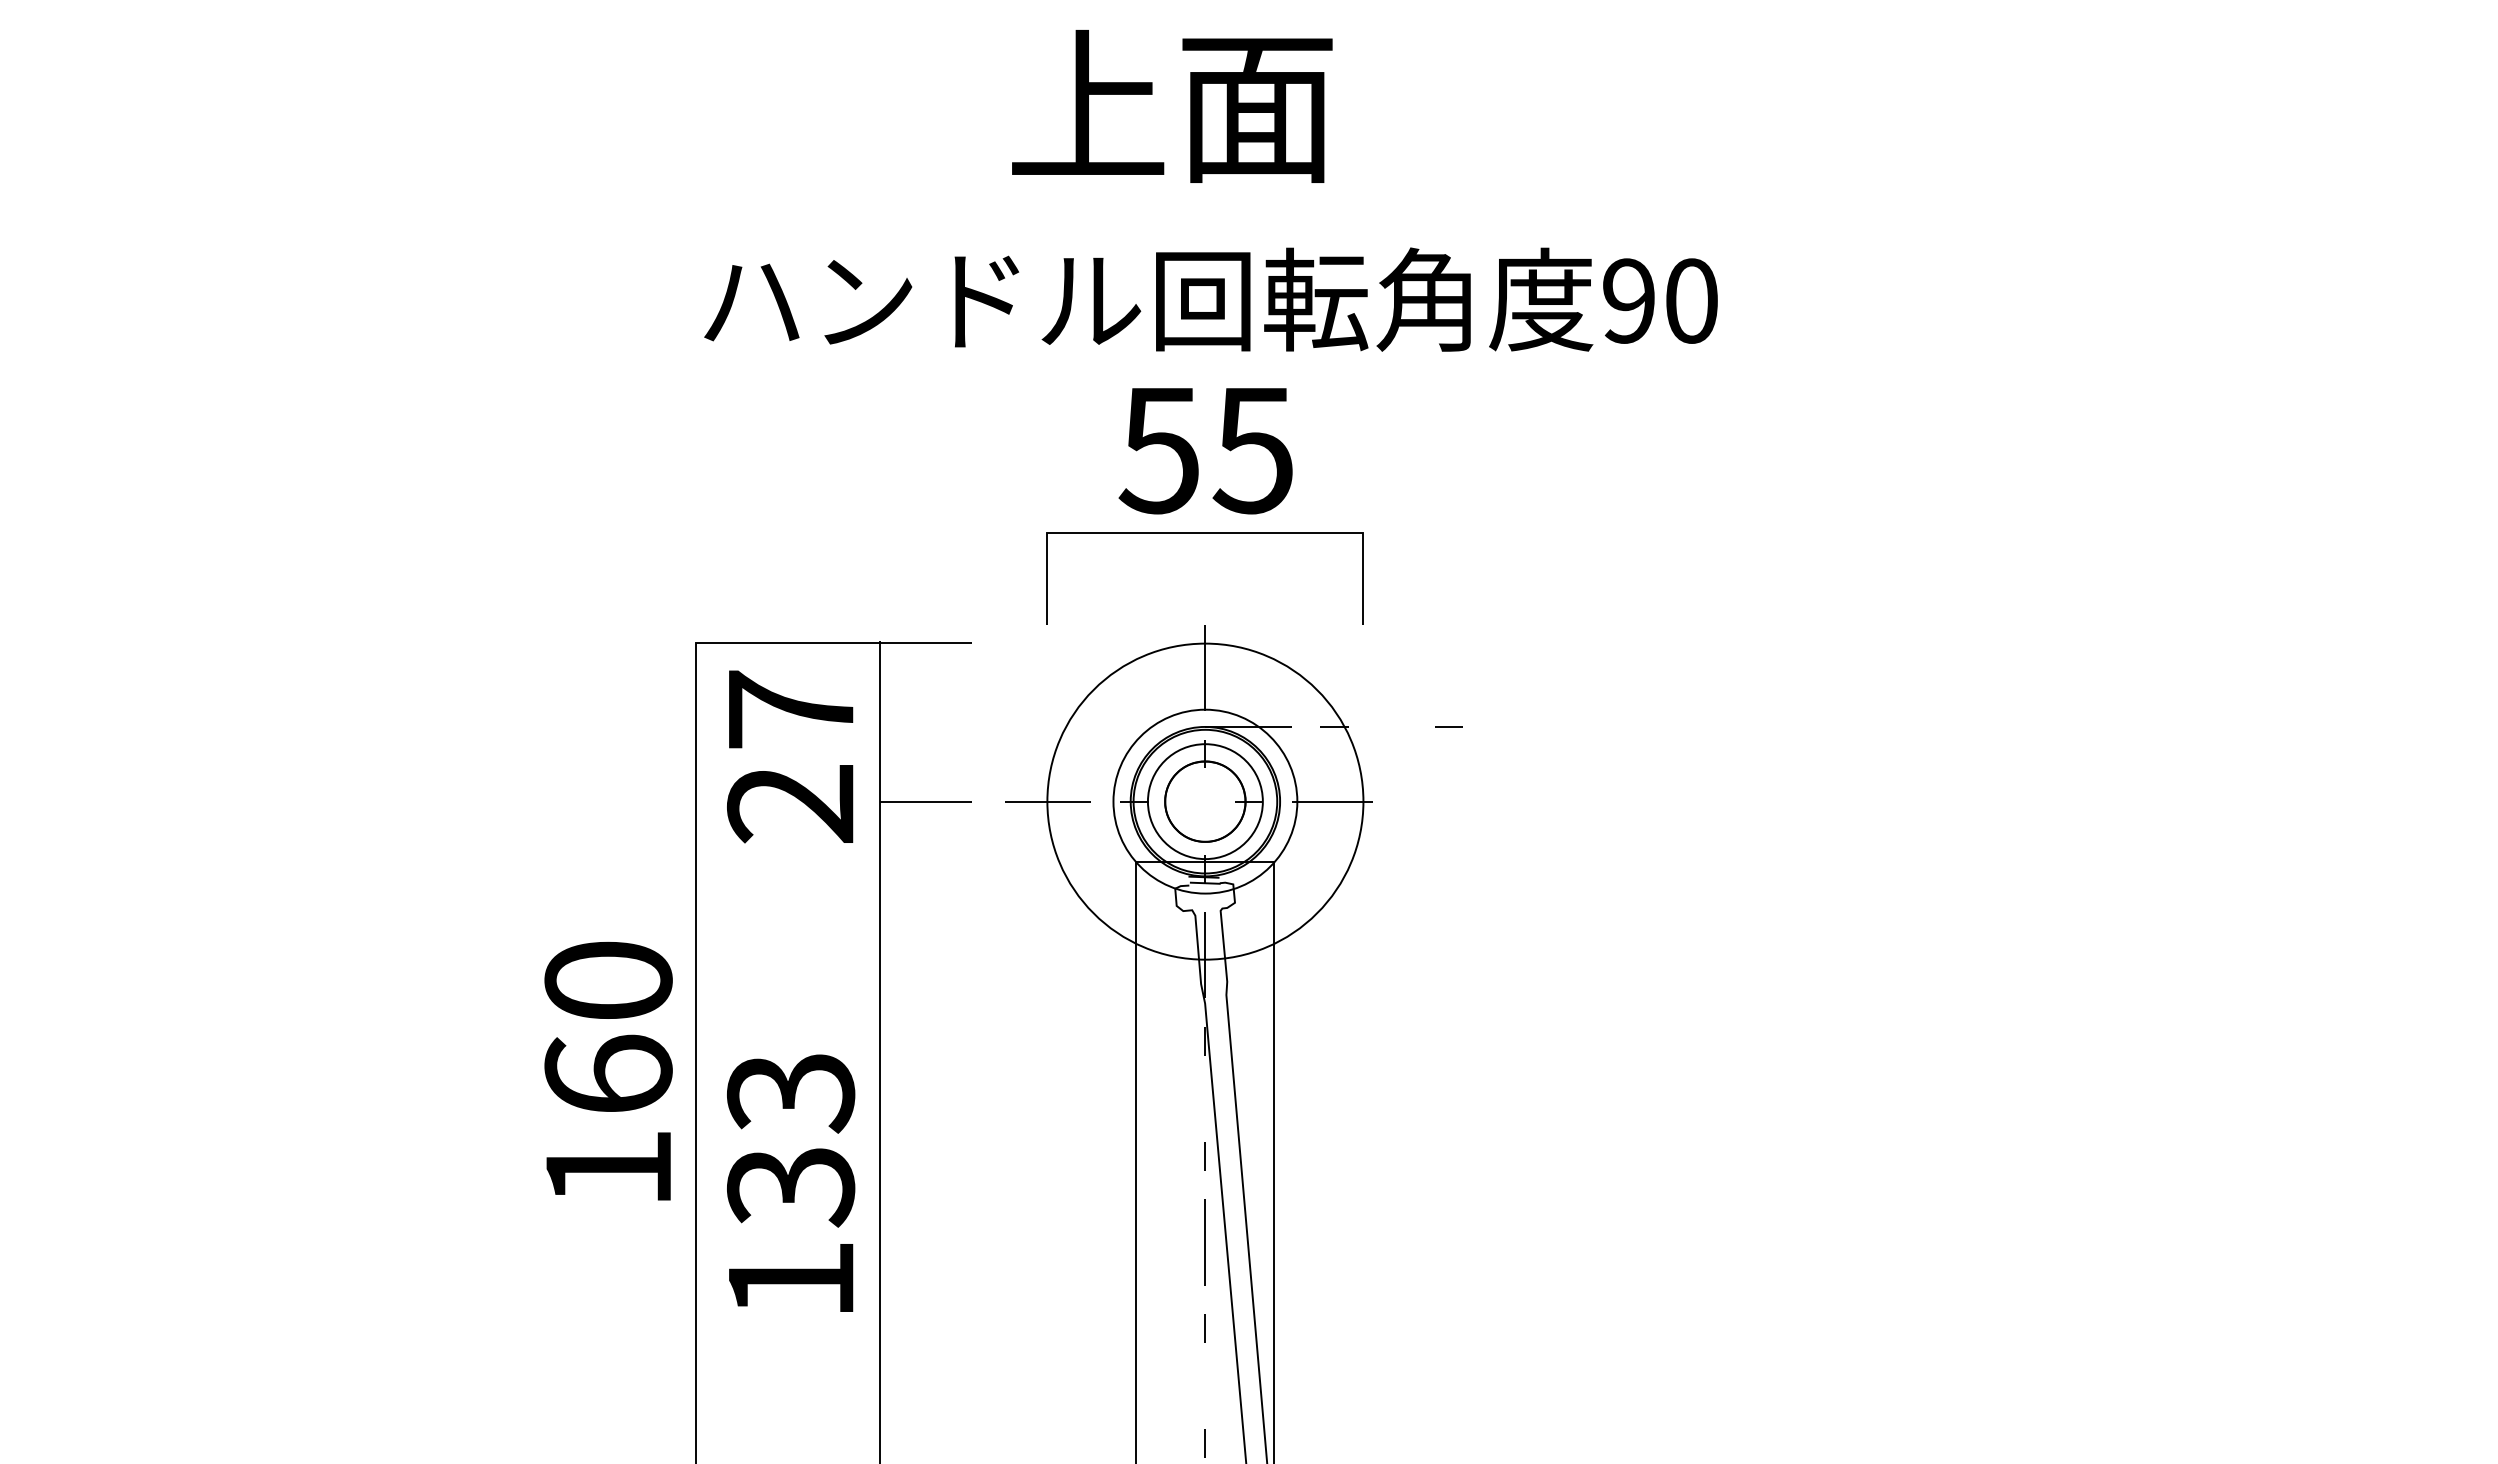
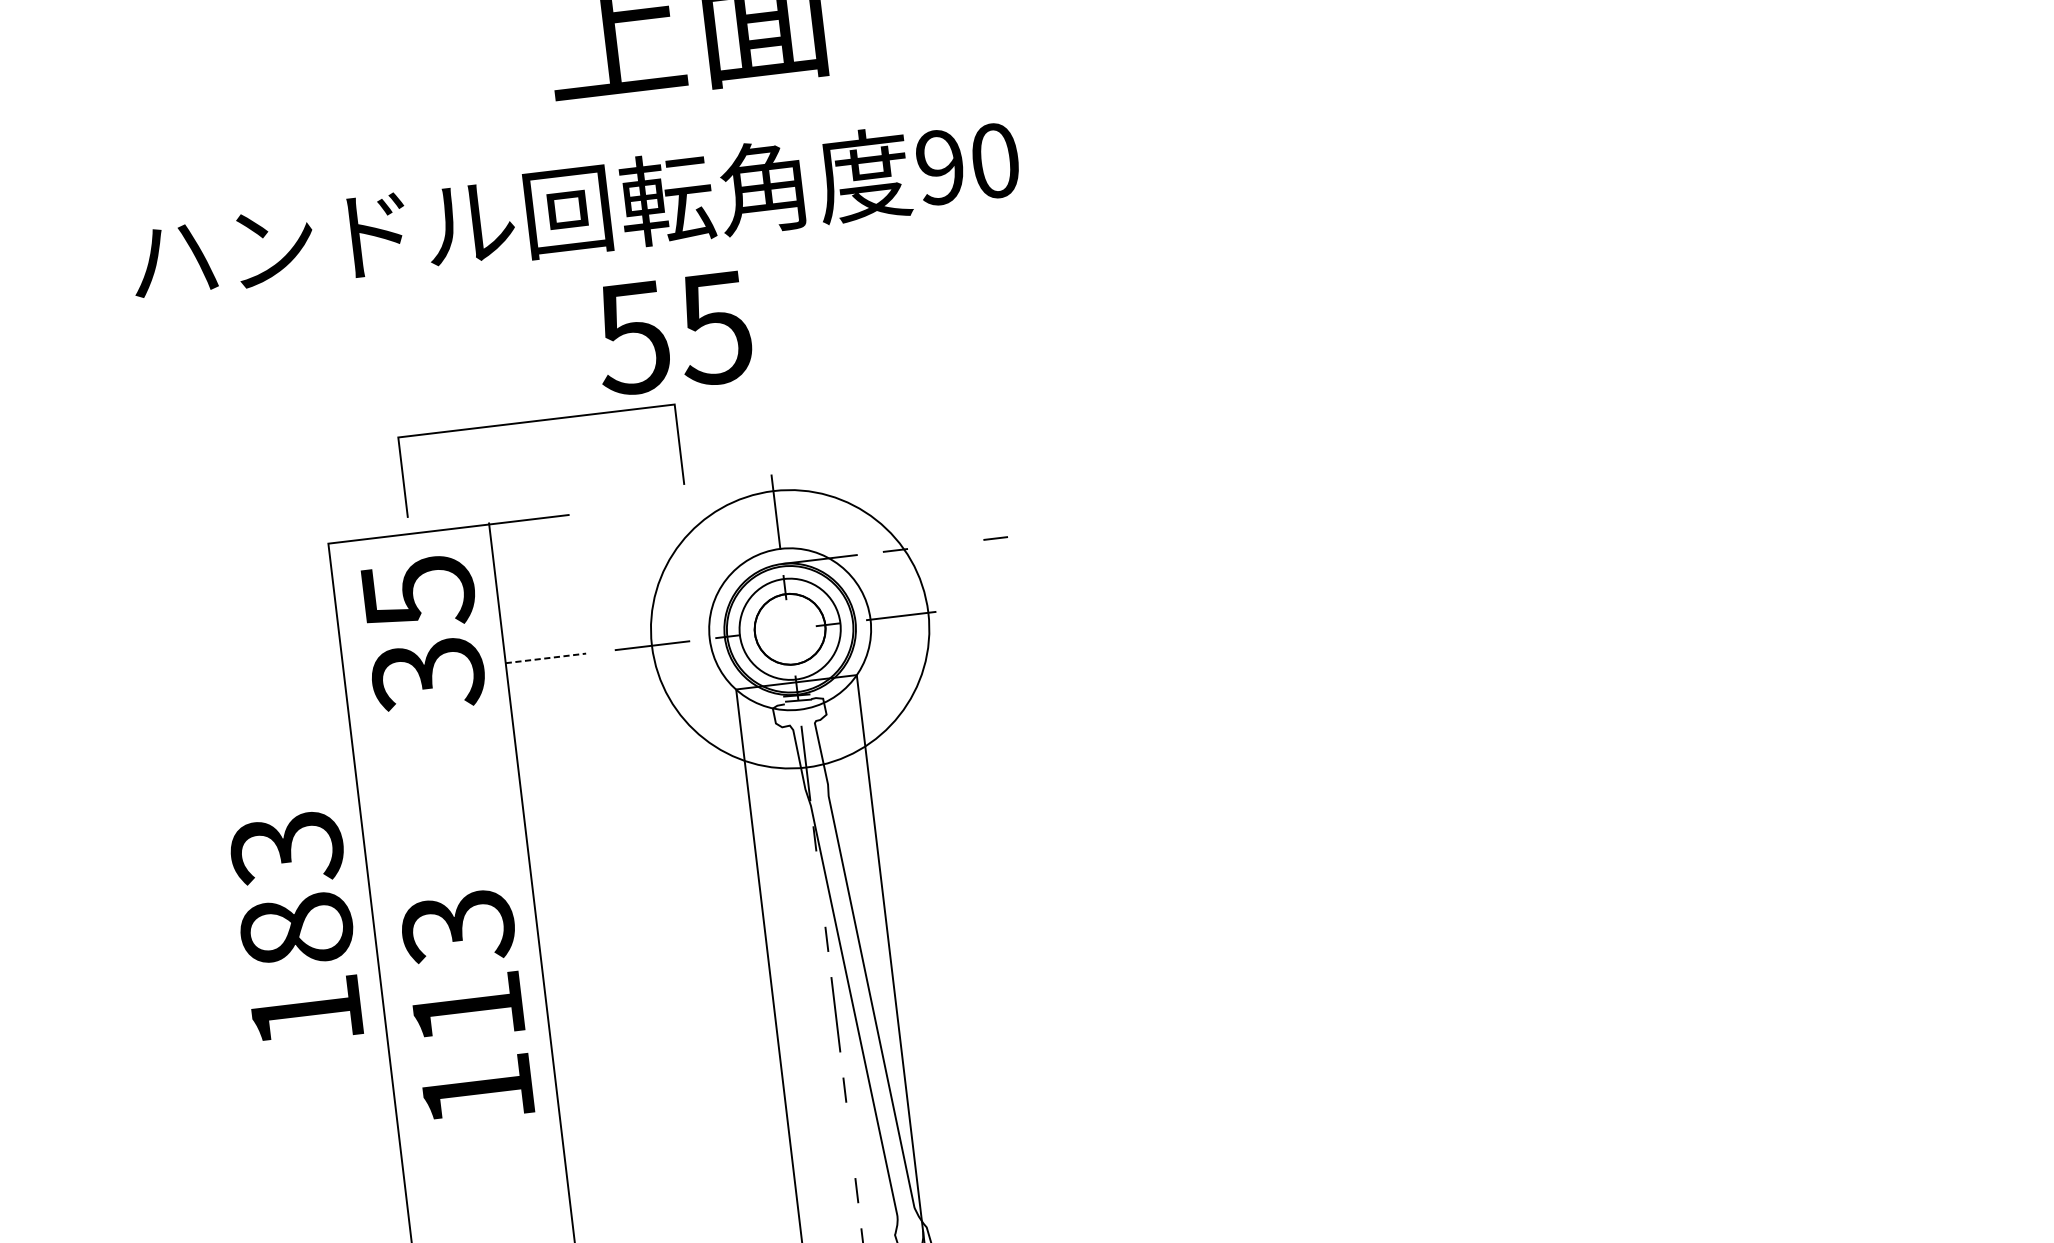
text: (1210, 299) -> (574, 209), moved
text: (1205, 451) -> (673, 334), moved
line: (1204, 533) -> (535, 421), moved
text: (791, 757) -> (423, 633), 27 -> 35
line: (926, 801) -> (546, 658), solid -> dashed
text: (608, 1027) -> (291, 889), 160 -> 183
text: (791, 1187) -> (468, 1009), 133 -> 113

